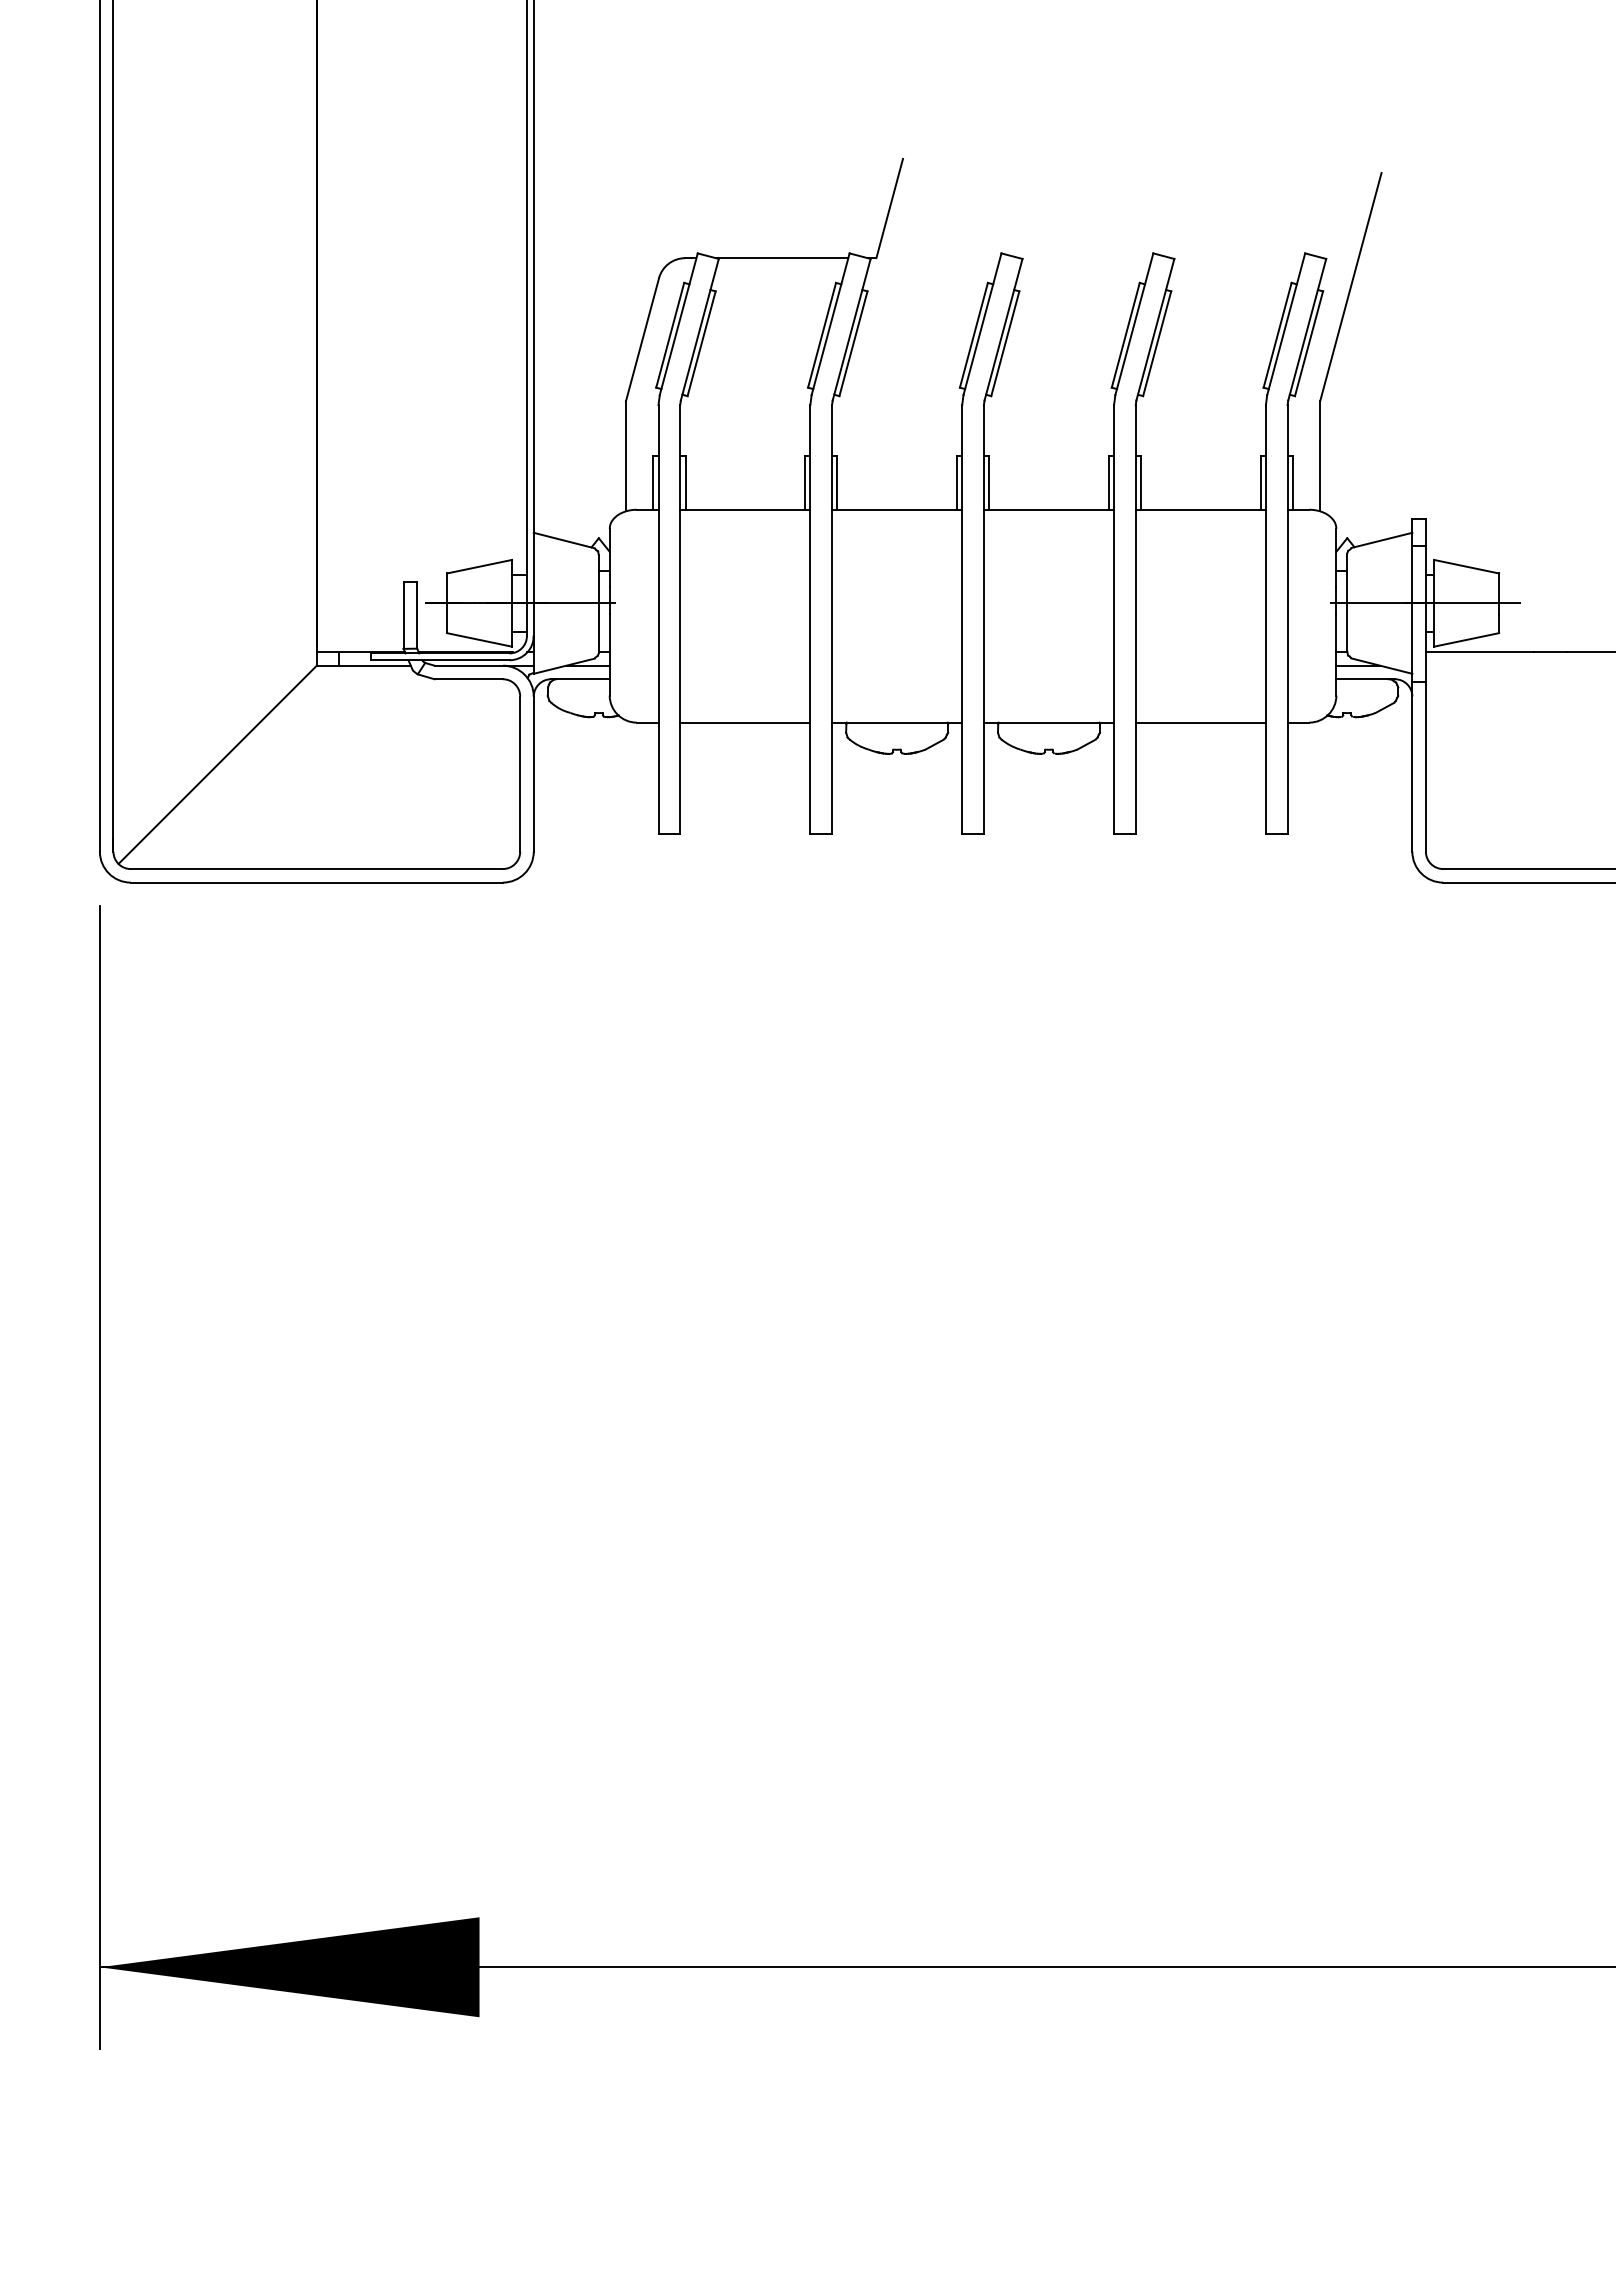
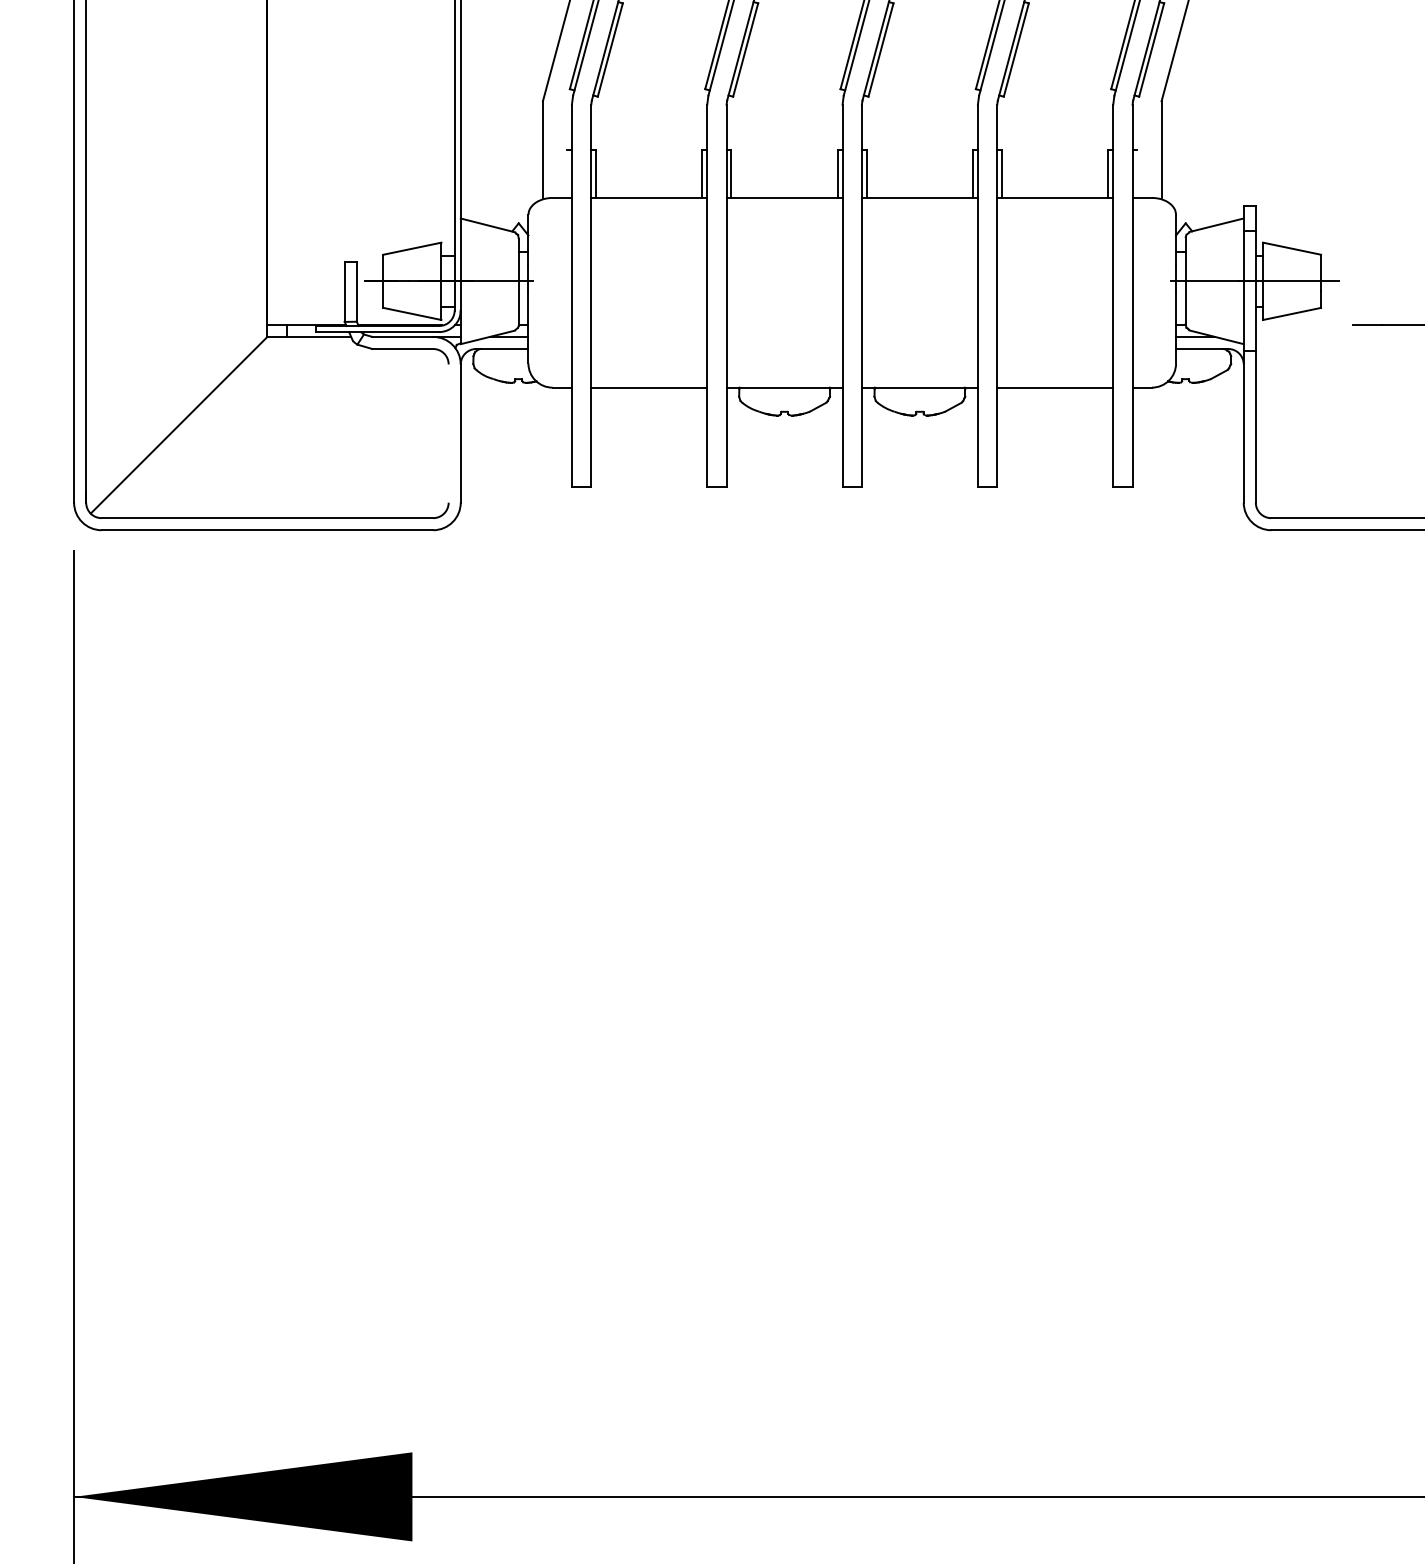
line: (653, 482) -> (567, 173), removed
line: (1293, 482) -> (1137, 173), removed
line: (1479, 652) -> (1303, 325), removed
line: (520, 773) -> (448, 432), removed

